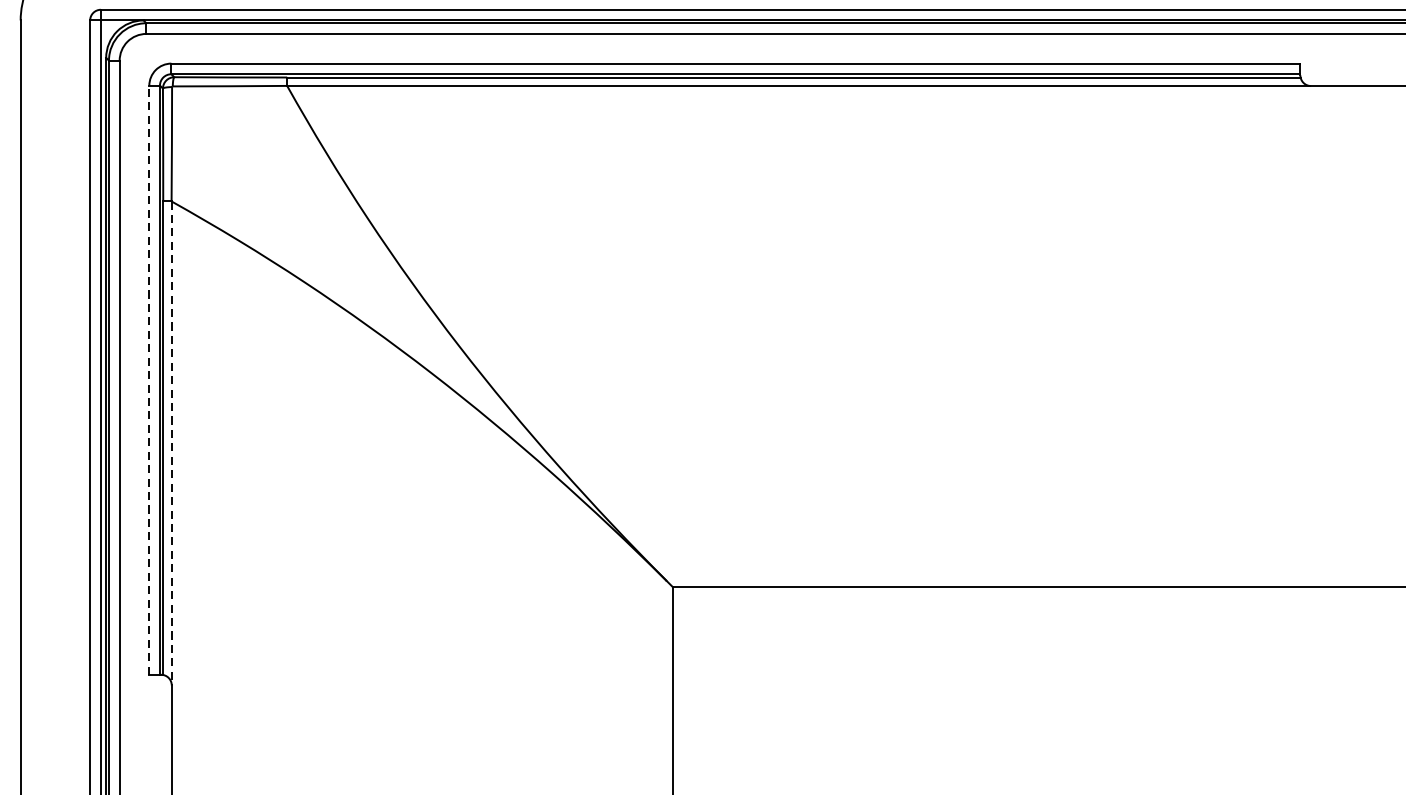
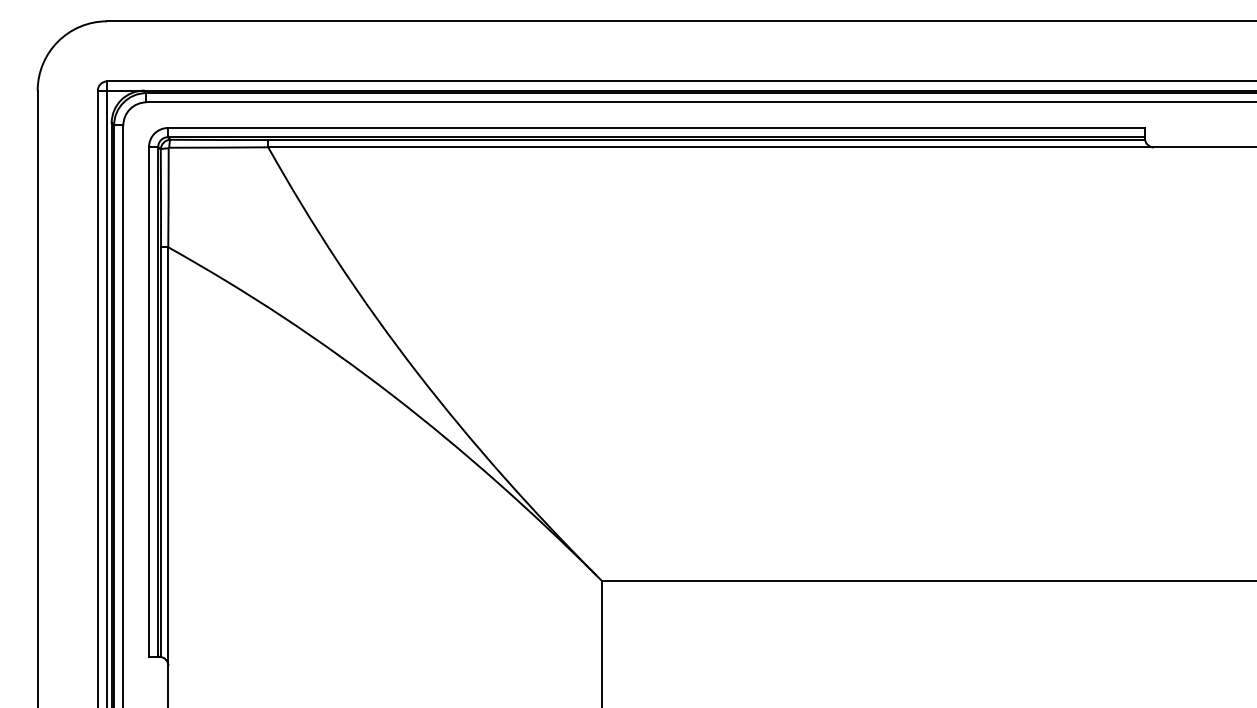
line: (149, 379) -> (149, 401), dashed -> solid
line: (171, 443) -> (168, 456), dashed -> solid

